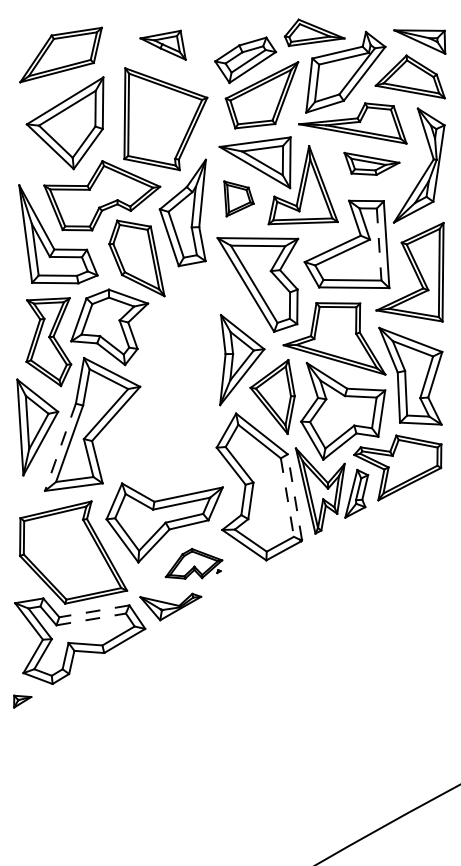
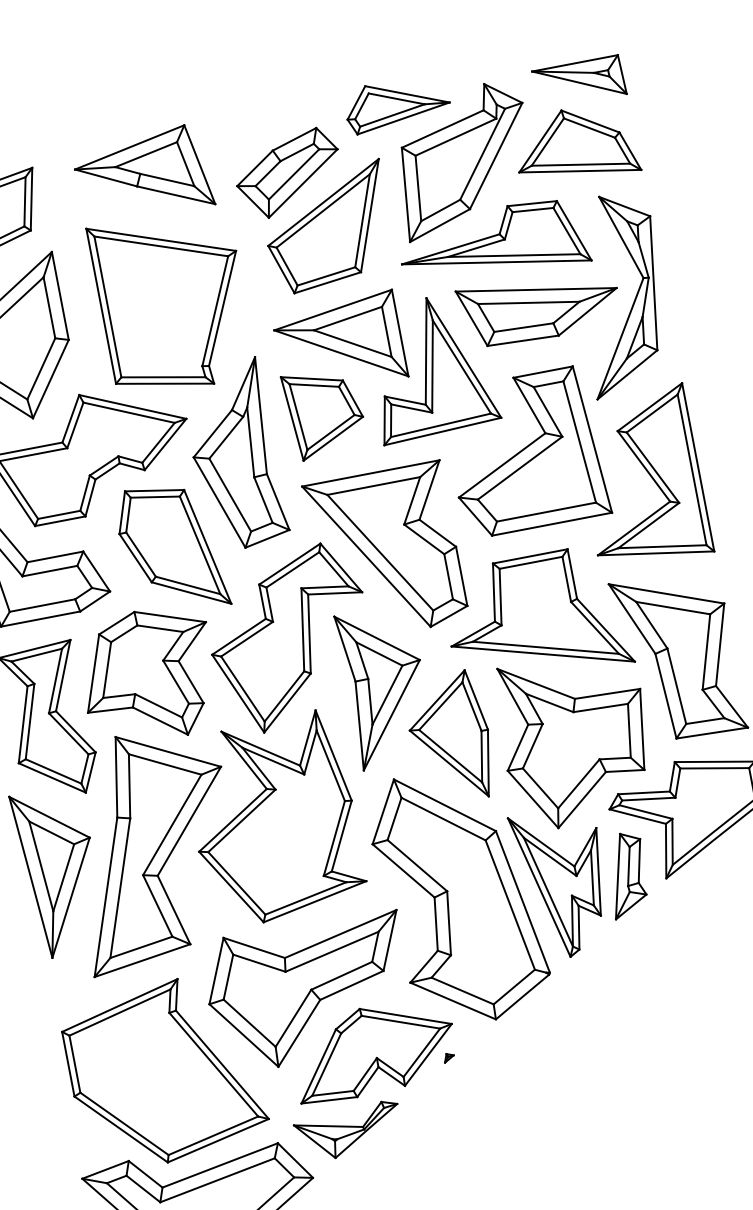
part: (162, 45) -> (141, 177), size x1.67
part: (371, 163) -> (538, 306), size x1.67
part: (238, 198) -> (324, 411), size x1.43
line: (379, 245) -> (580, 443), dashed -> solid
part: (173, 369) -> (271, 725), added
line: (60, 447) -> (106, 897), dashed -> solid
line: (287, 497) -> (510, 904), dashed -> solid
line: (294, 497) -> (522, 902), dashed -> solid
part: (193, 563) -> (372, 1049), size x1.67
line: (94, 611) -> (220, 1165), dashed -> solid
line: (91, 619) -> (218, 1180), dashed -> solid

